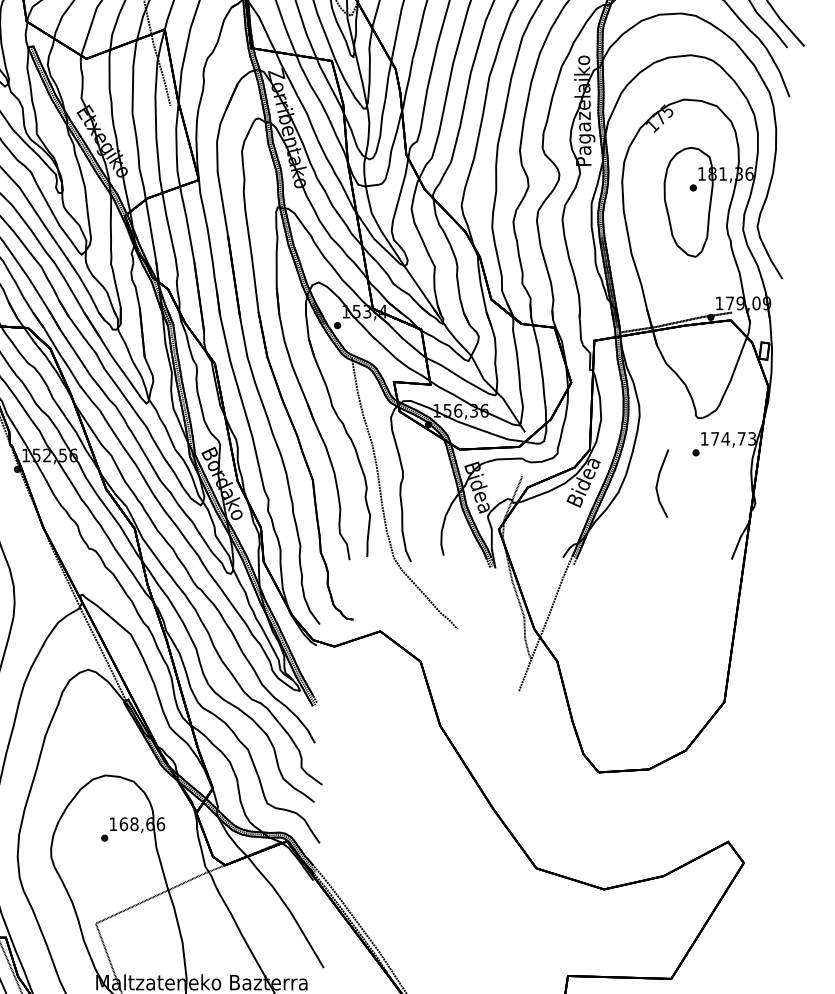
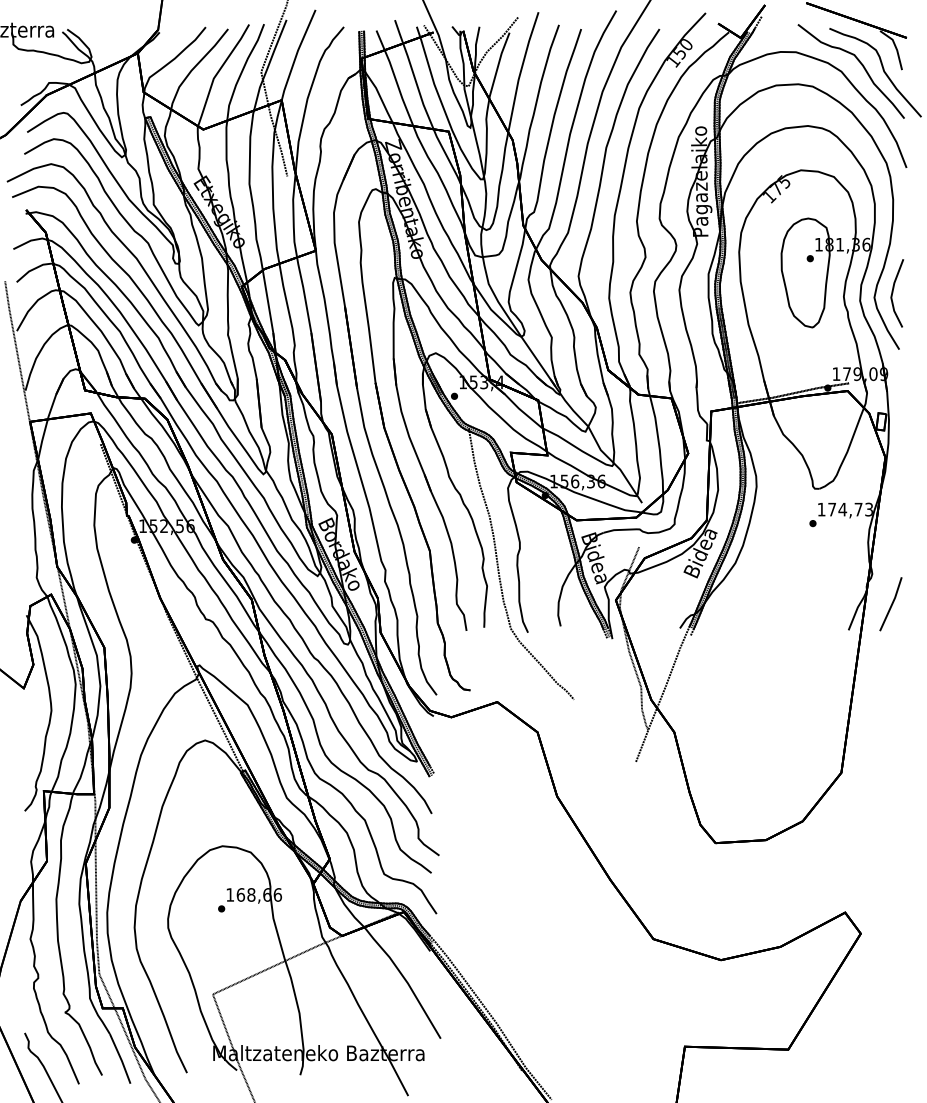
line: (658, 483) -> (893, 293), moved
line: (774, 533) -> (891, 604), added

